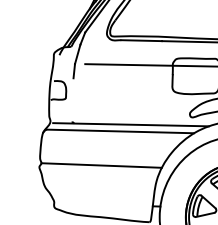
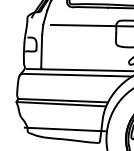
line: (72, 99) -> (41, 51), added
line: (99, 170) -> (61, 104), added
line: (101, 203) -> (62, 129), added

